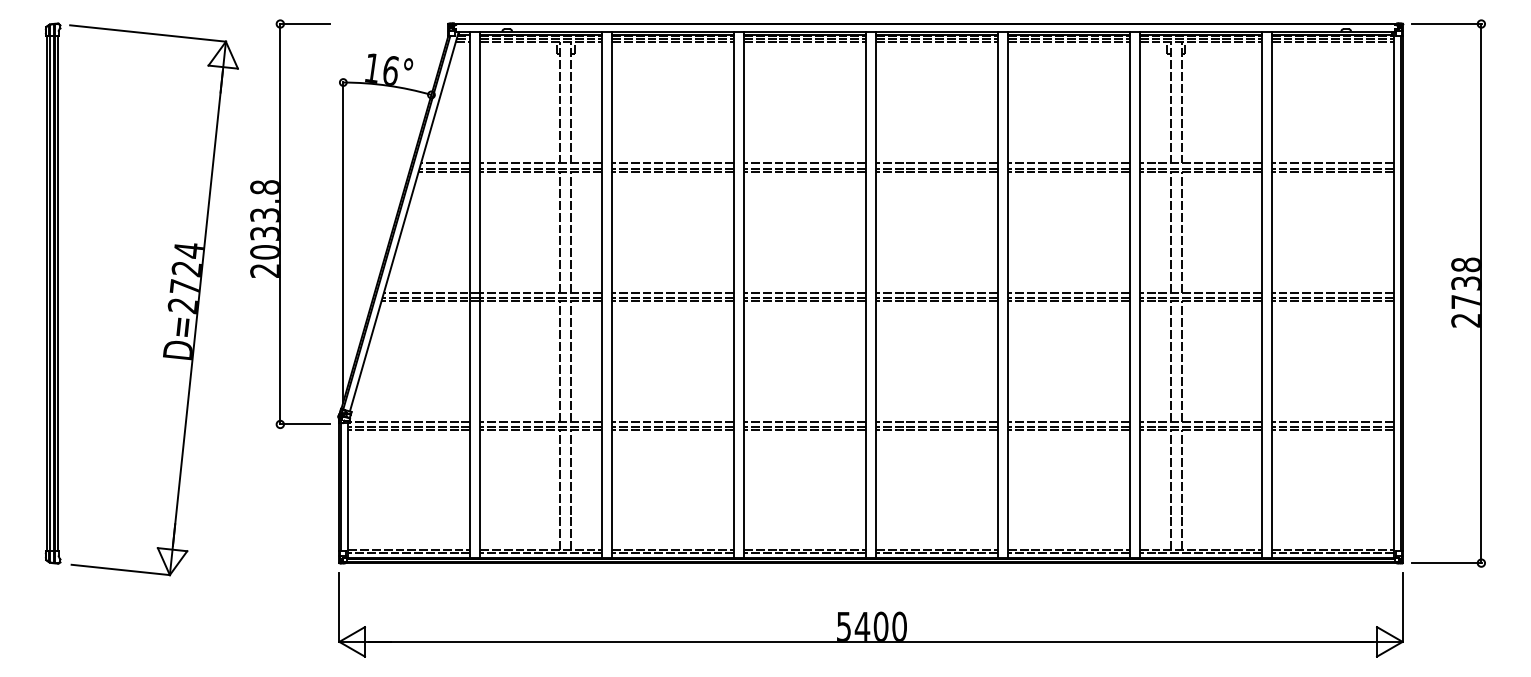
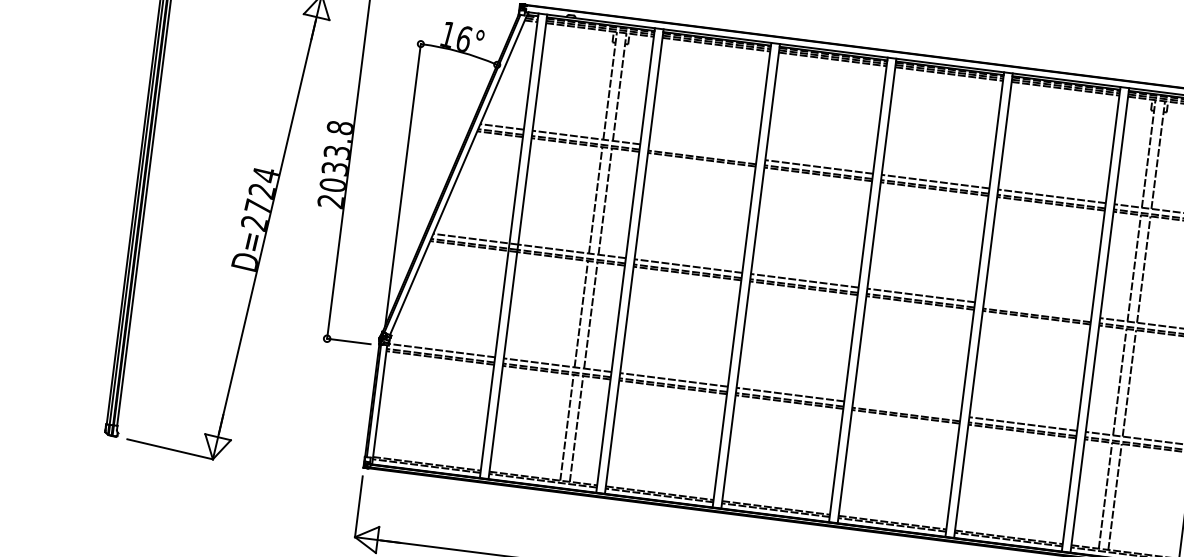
line: (673, 163) -> (703, 152), removed
line: (1068, 292) -> (1037, 310), removed
line: (936, 421) -> (906, 409), removed

